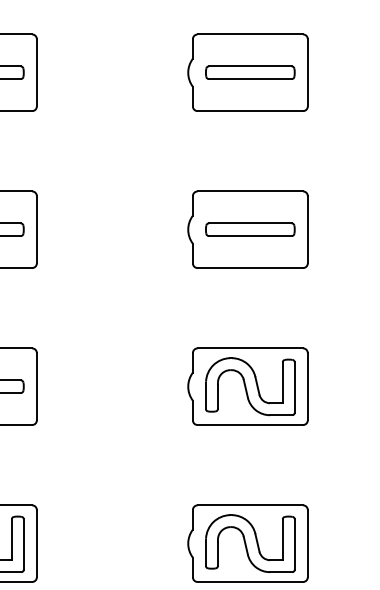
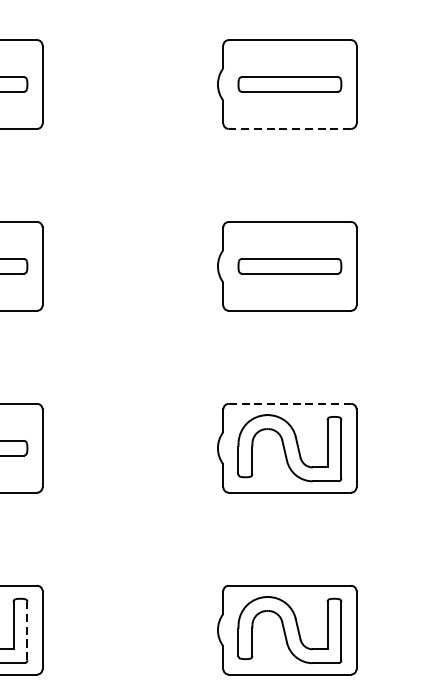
line: (250, 111) -> (290, 129), solid -> dashed
line: (250, 348) -> (290, 403), solid -> dashed
line: (23, 544) -> (27, 631), solid -> dashed

